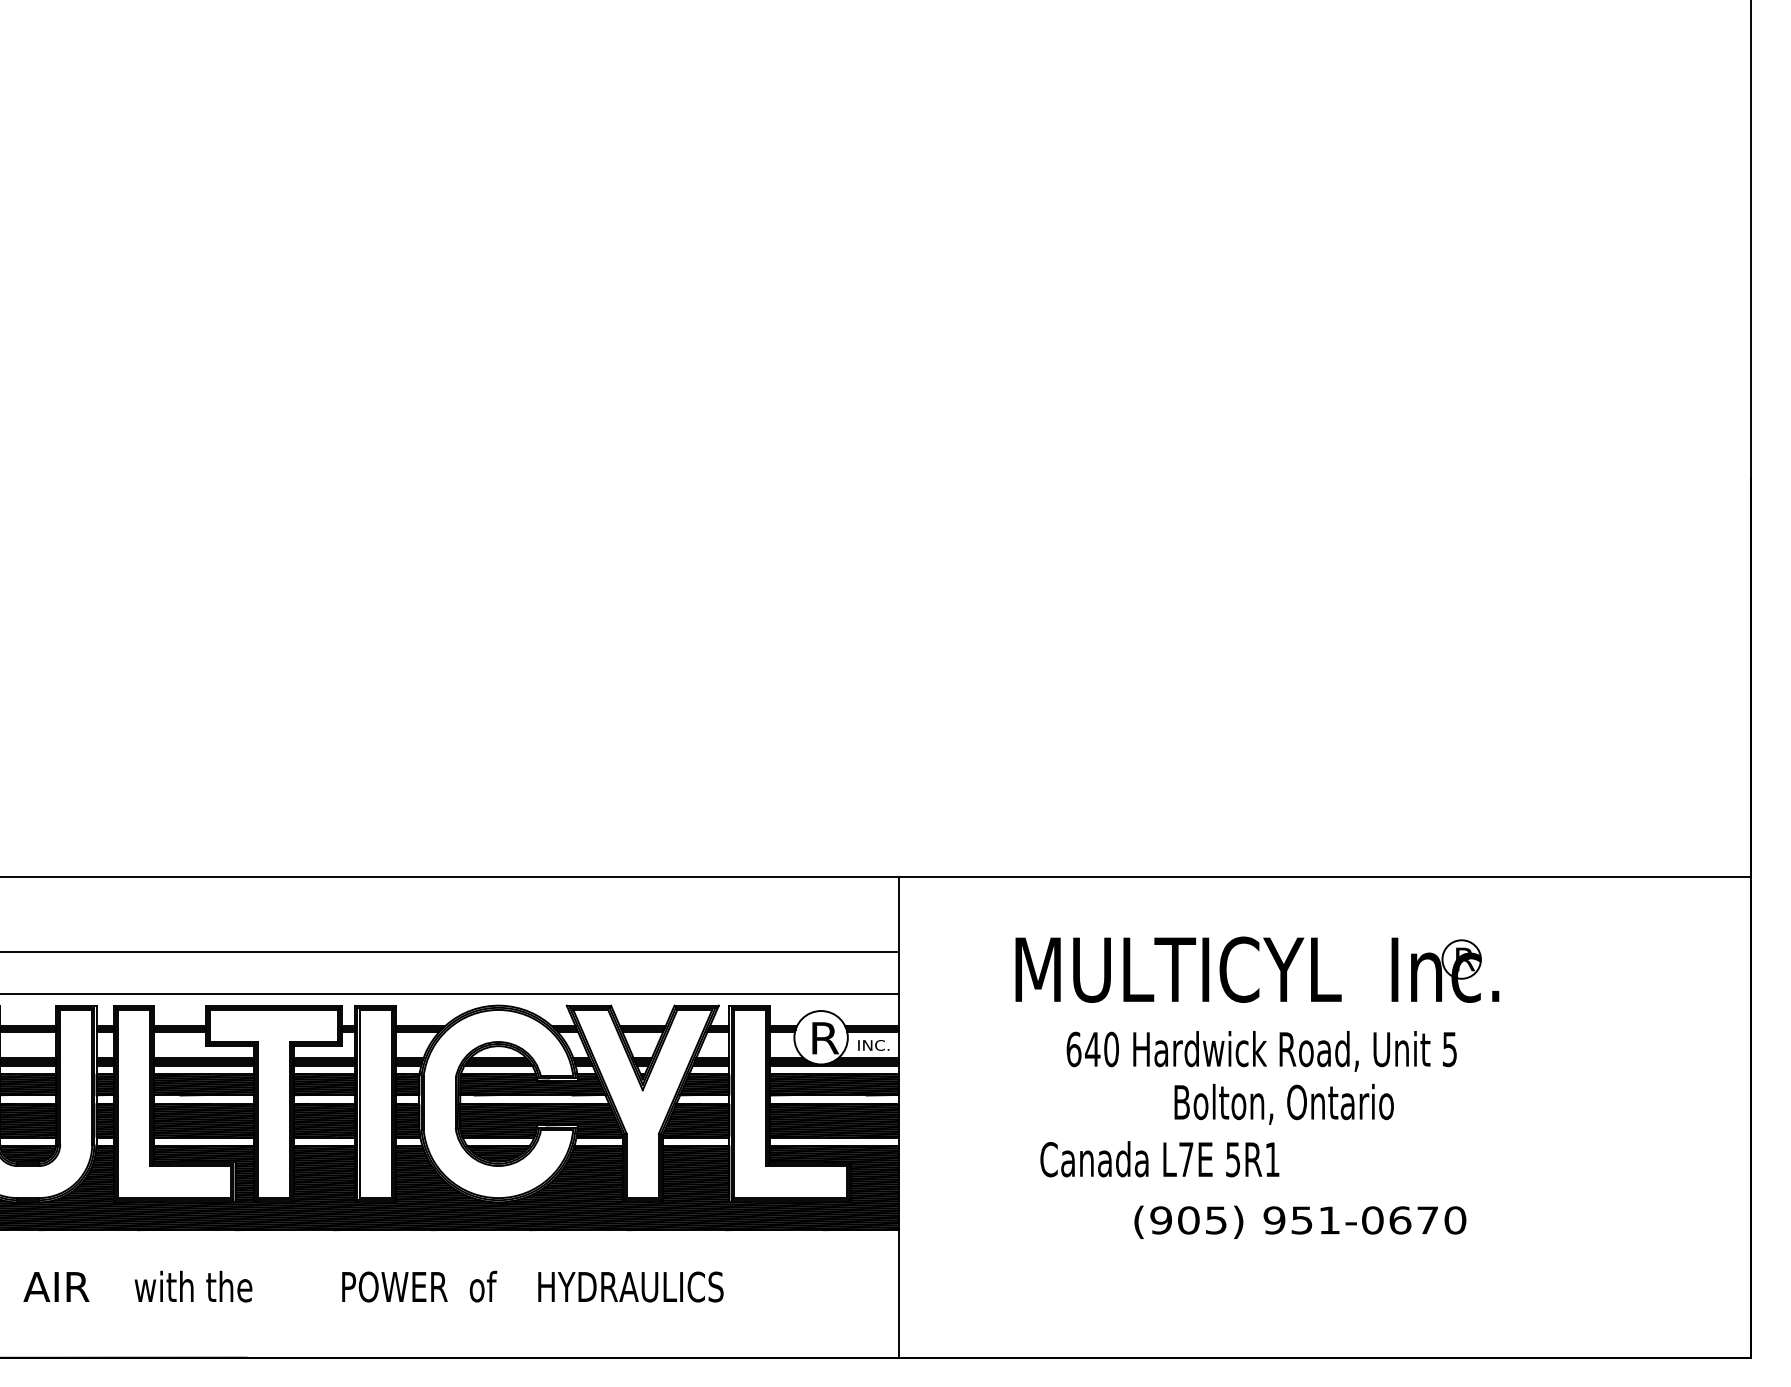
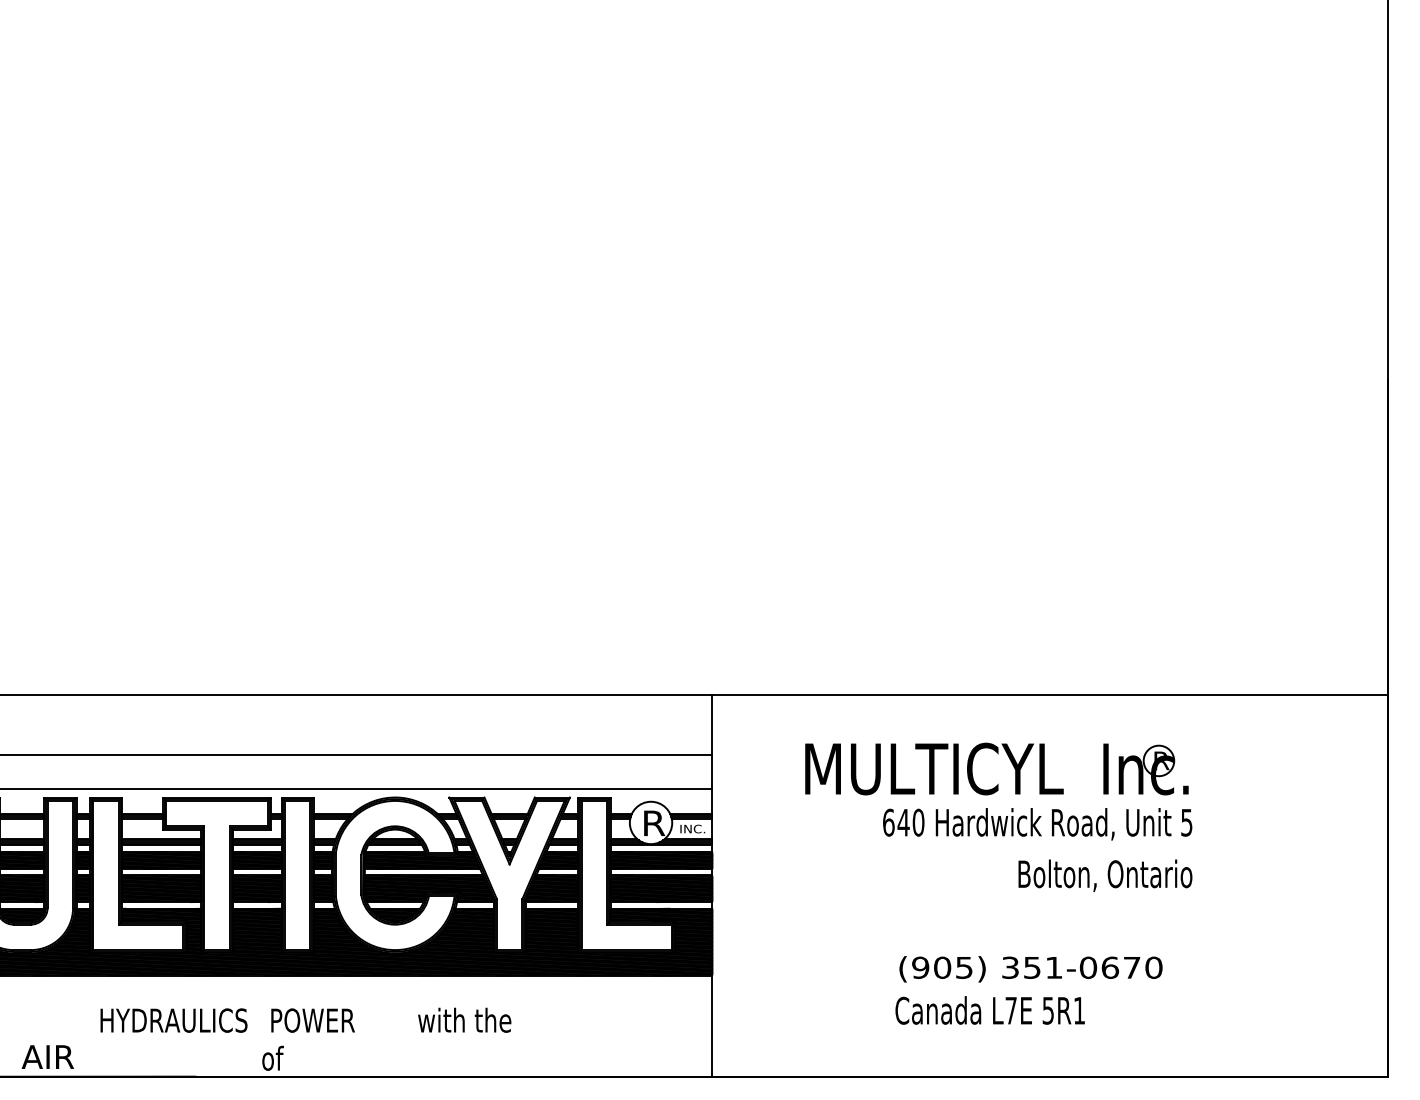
text: (1261, 1051) -> (1037, 824), moved
text: (1283, 1103) -> (1104, 875), moved
text: (1159, 1159) -> (989, 1010), moved
text: (1274, 1220) -> (1010, 967), 951-0670 -> 351-0670
text: (56, 1286) -> (47, 1056), moved
text: (219, 1286) -> (173, 1020), with the -> HYDRAULICS
text: (483, 1286) -> (273, 1058), moved
text: (625, 1286) -> (495, 1020), HYDRAULICS -> with the

